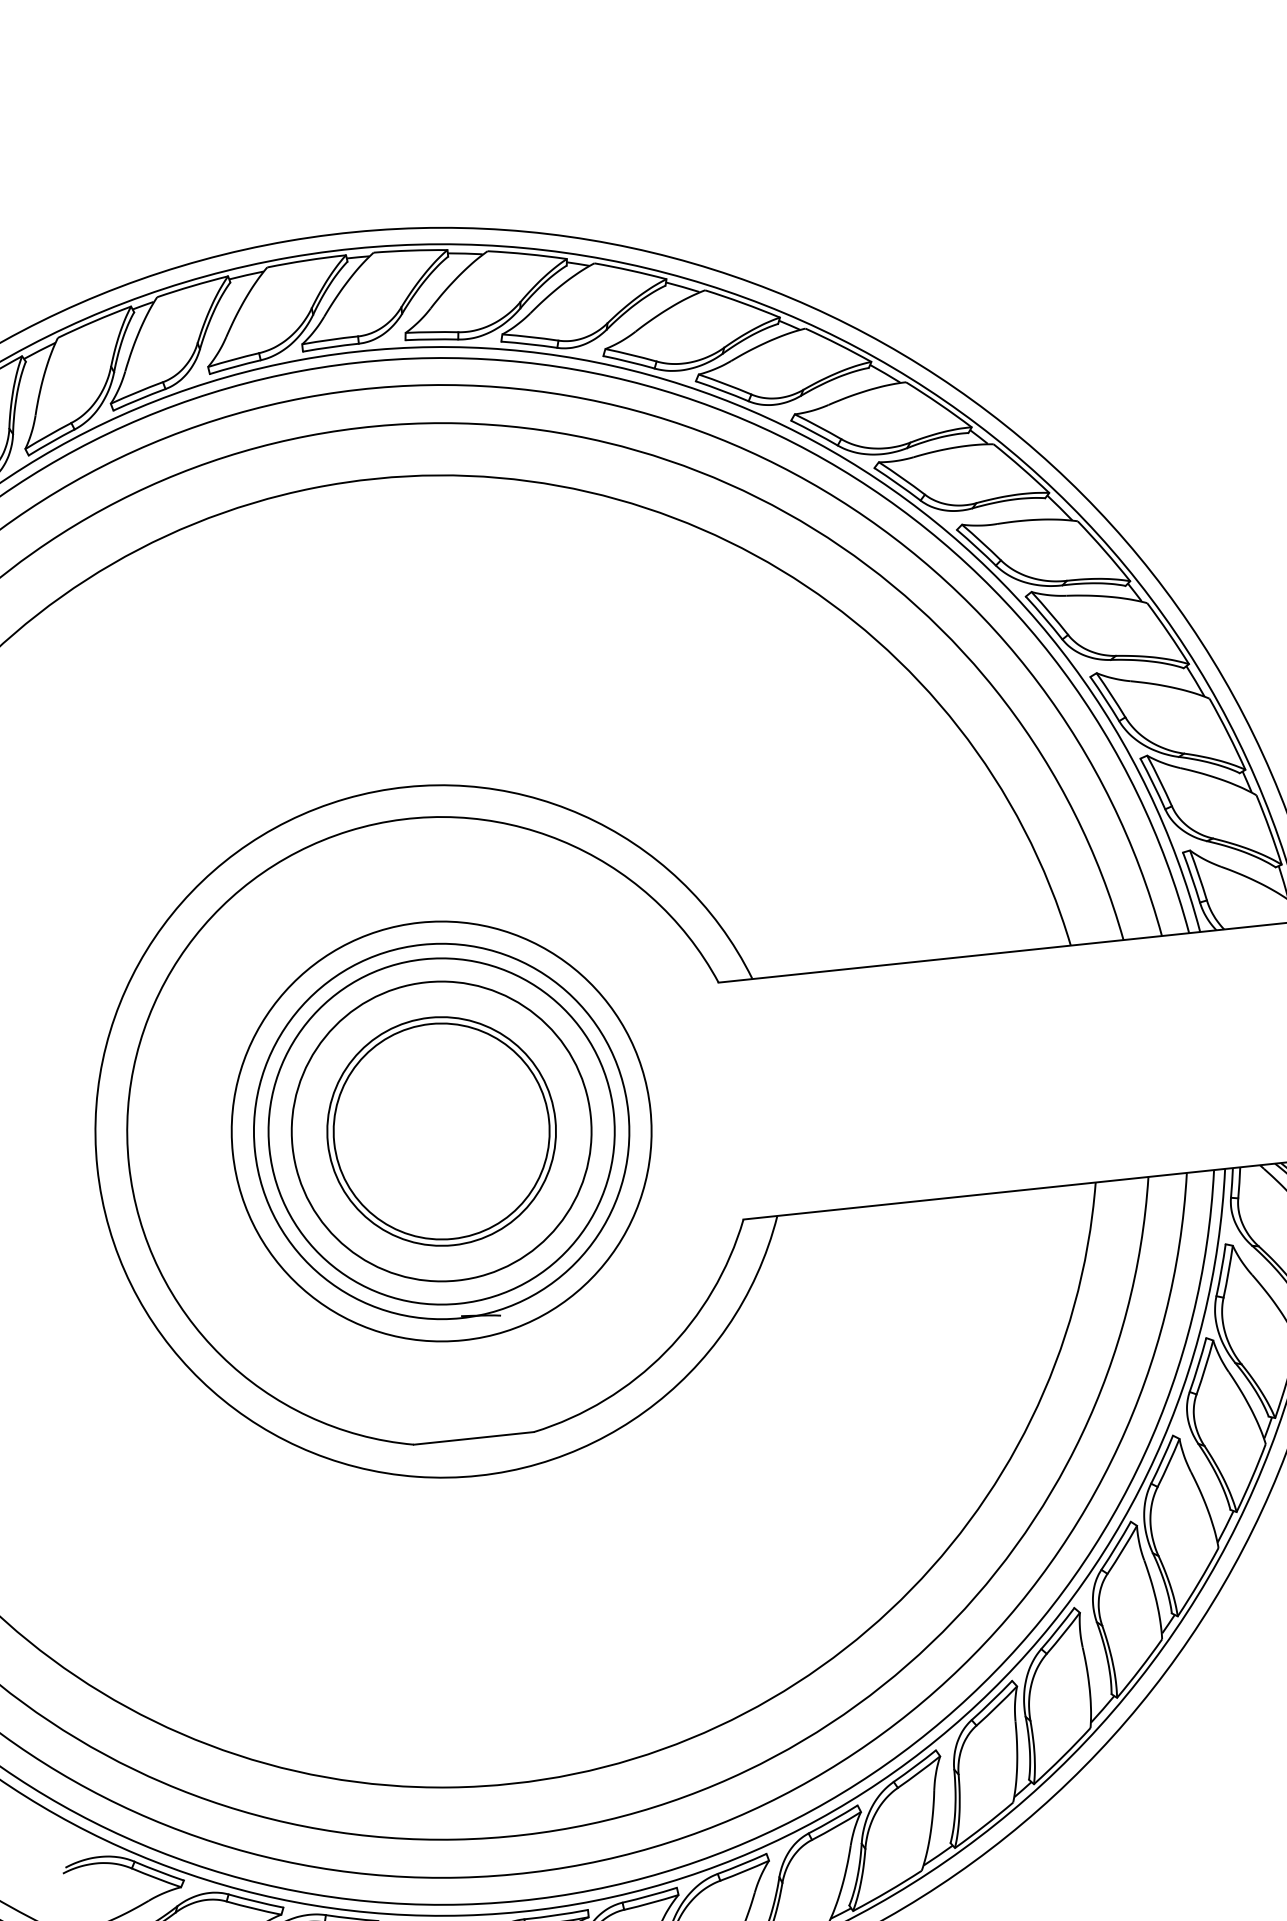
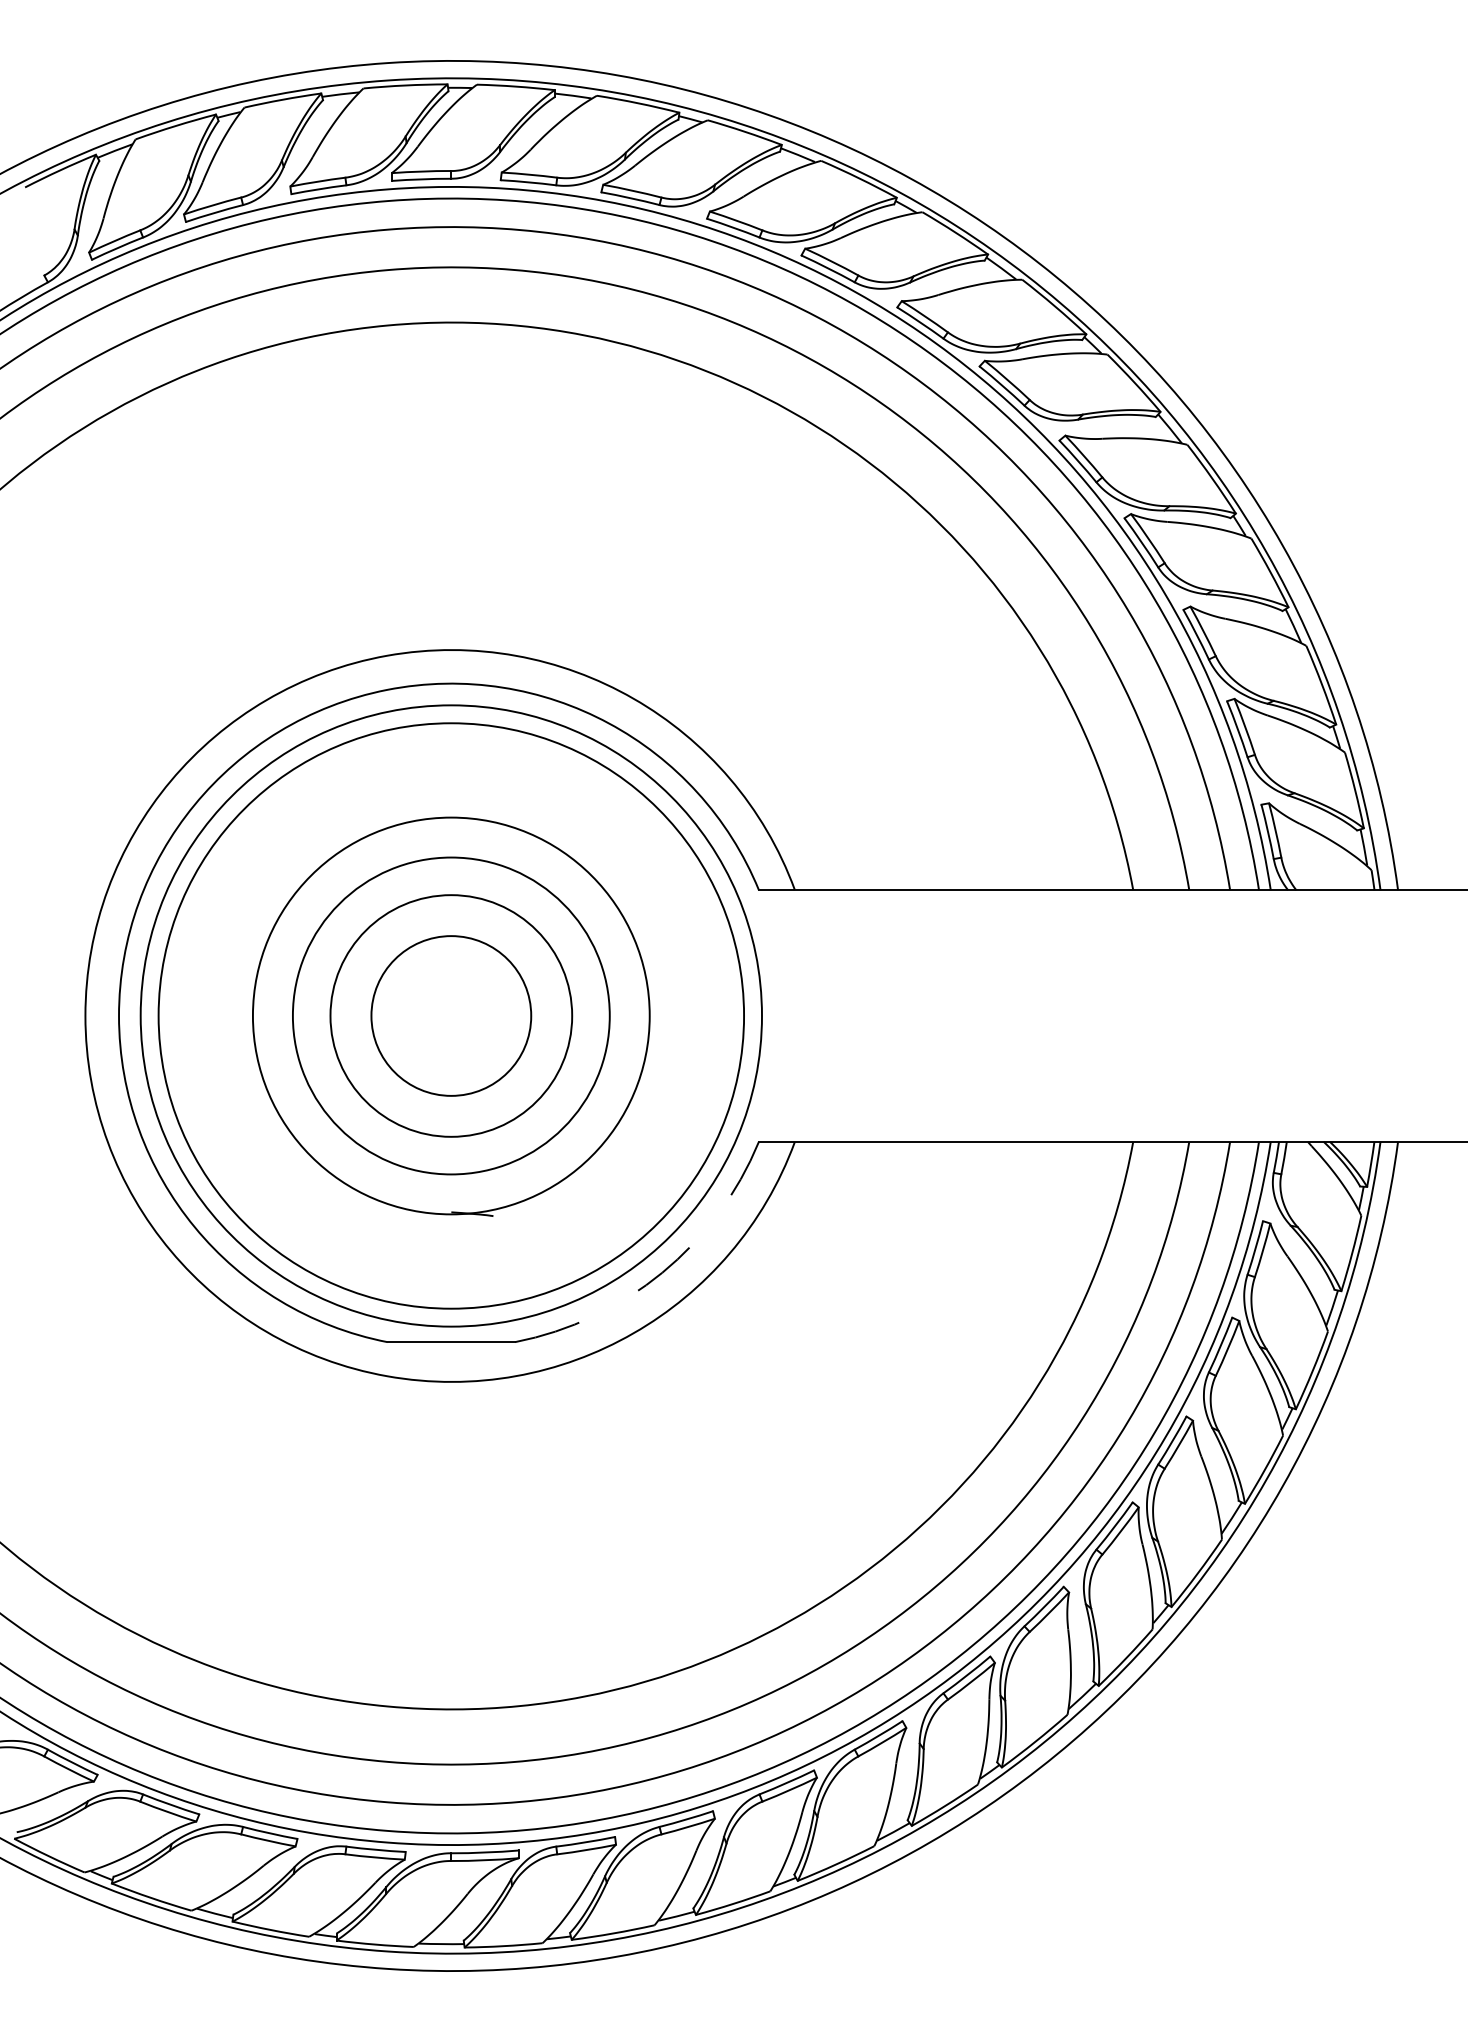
circle: (441, 1131) -> (451, 1015), size x0.7
circle: (441, 1131) -> (451, 1015), size x1.4
circle: (441, 1131) -> (451, 1015), size x1.6
arc: (665, 1351) -> (662, 1272), solid -> dashed

